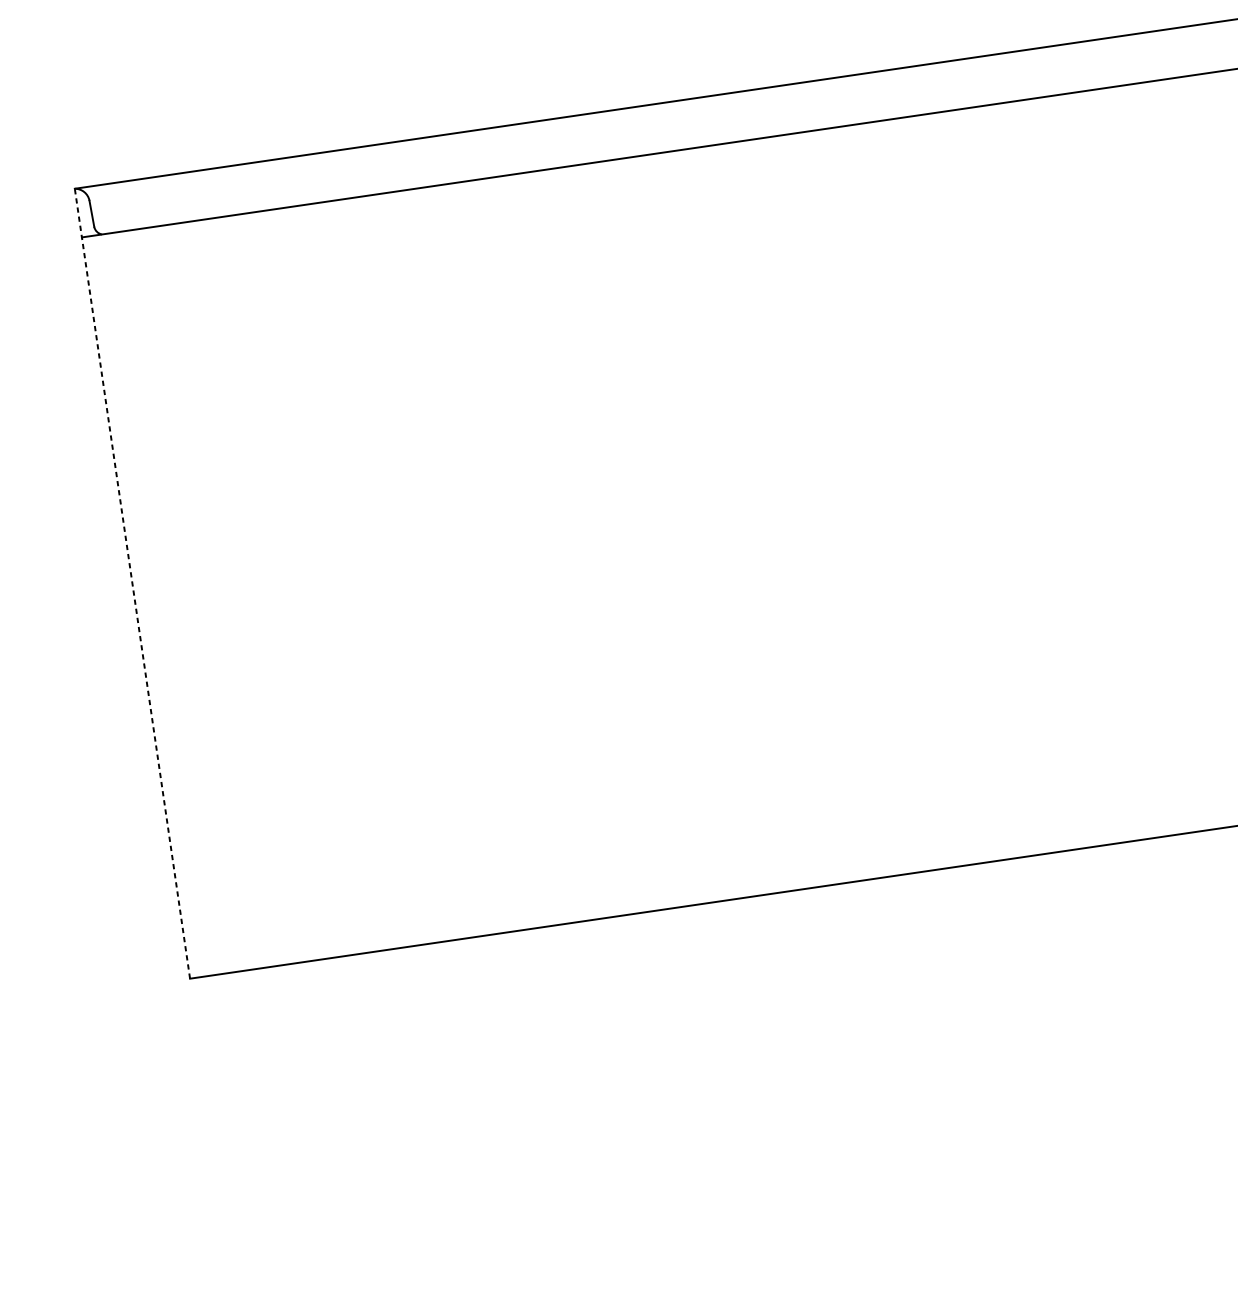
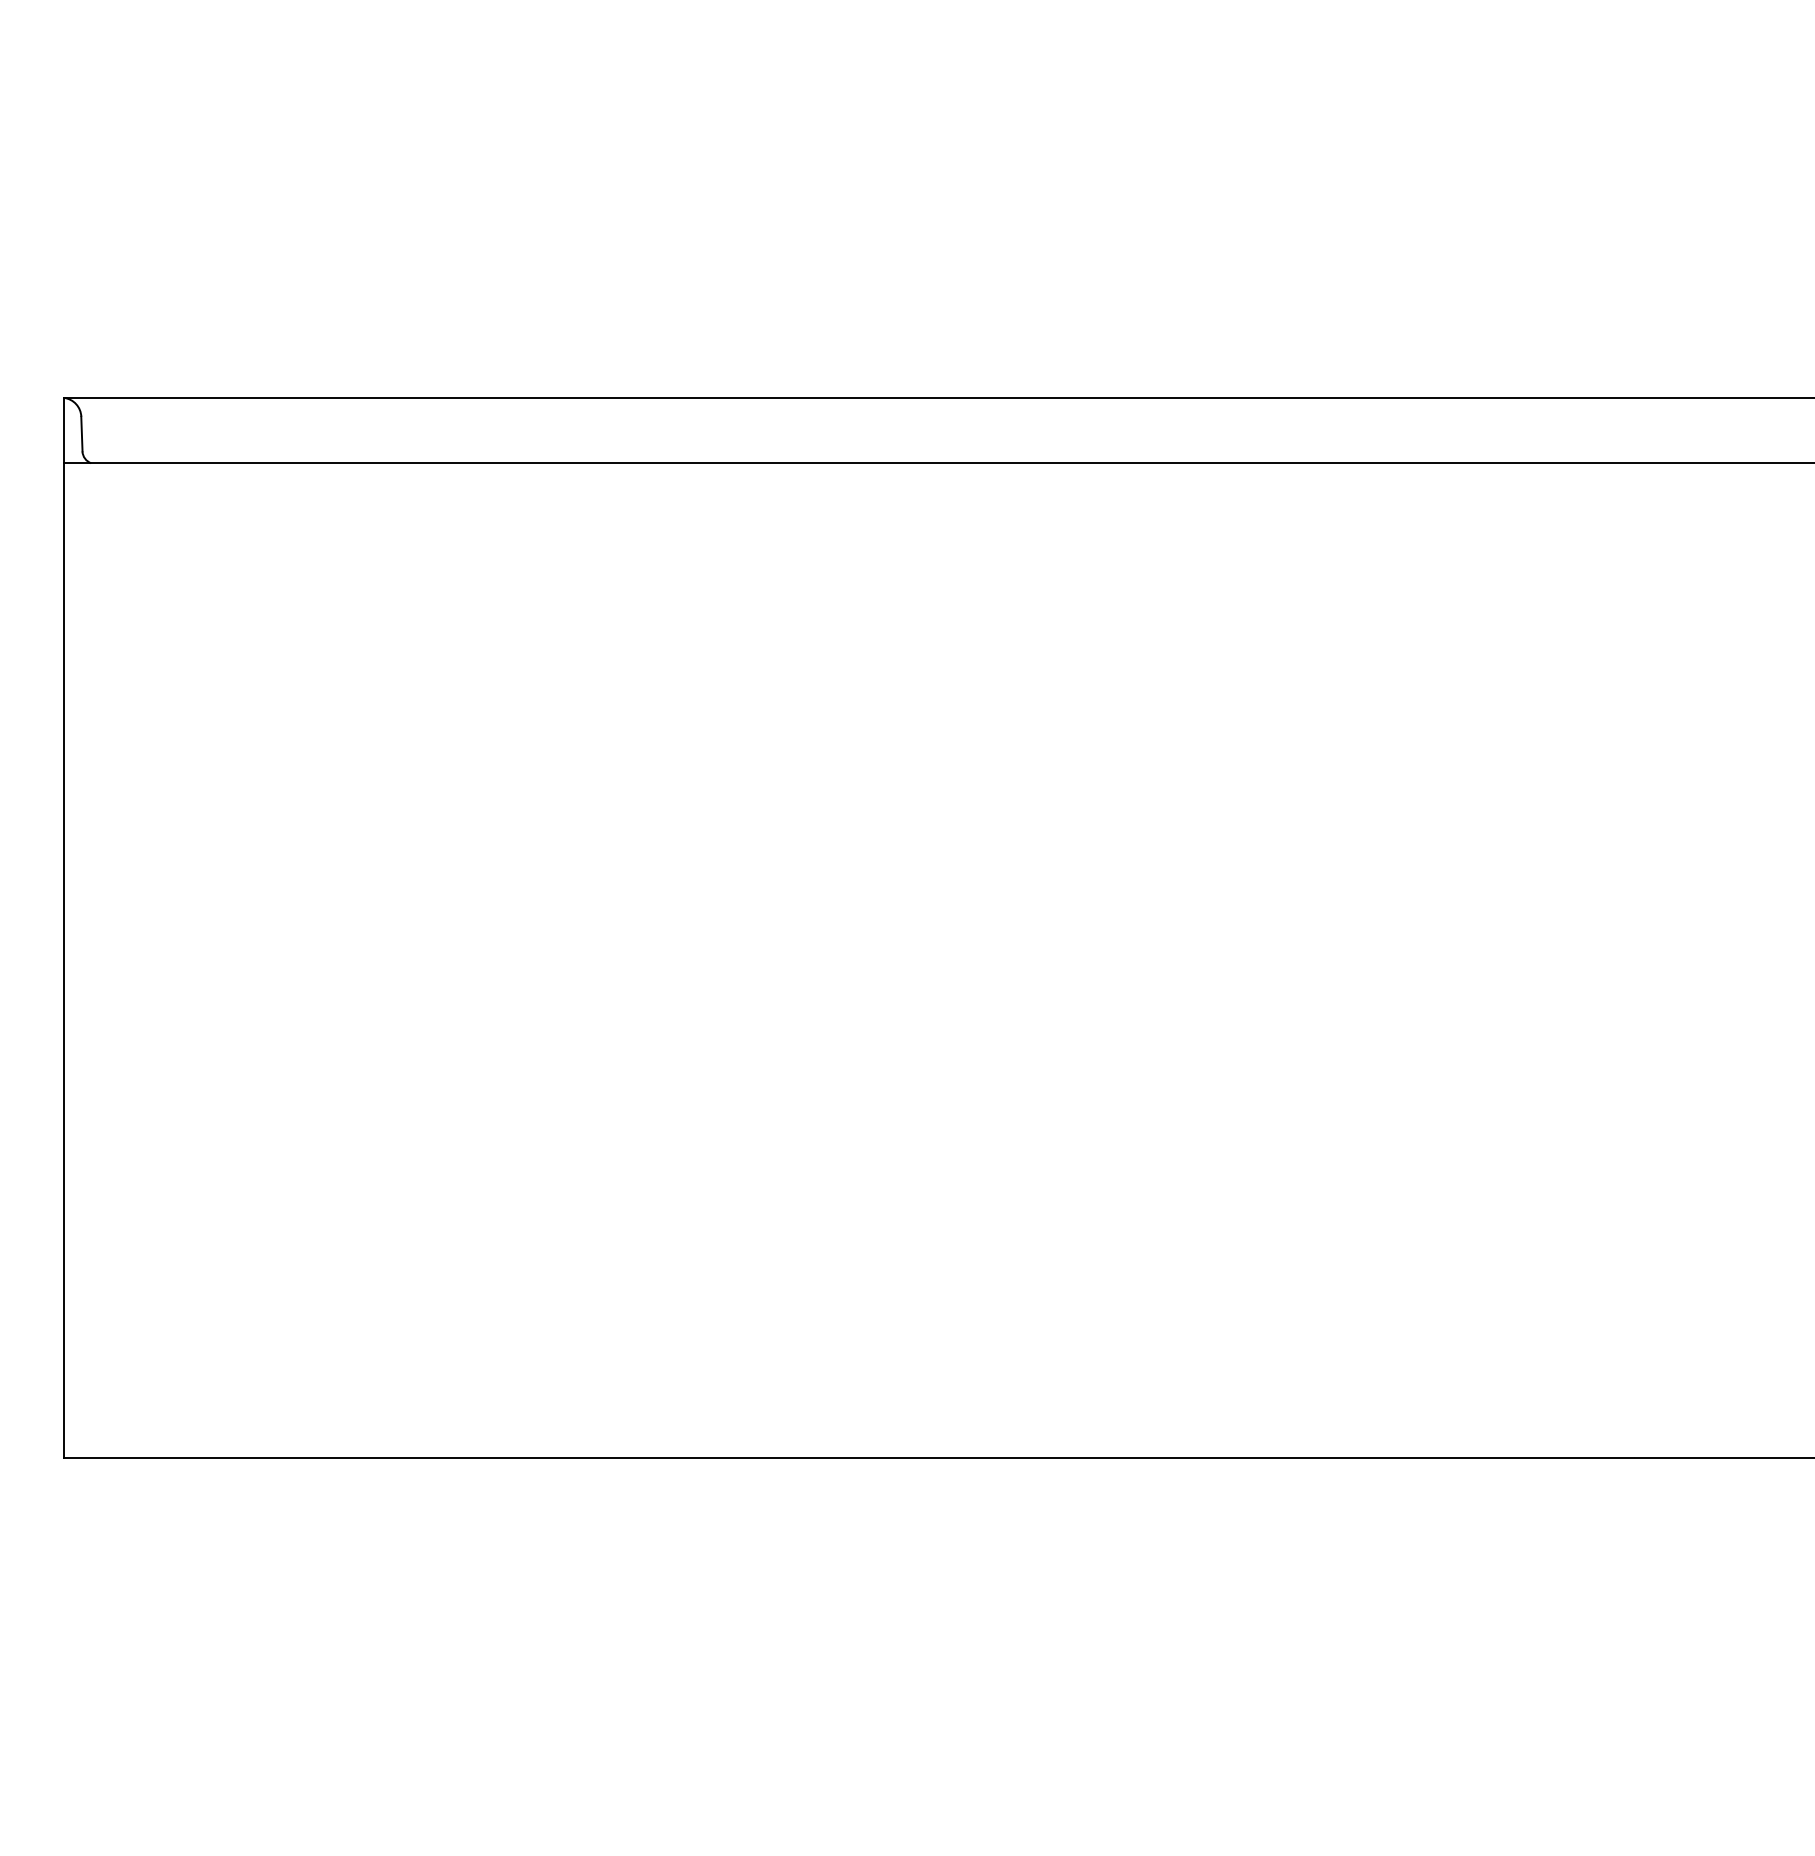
line: (132, 583) -> (64, 927), dashed -> solid

